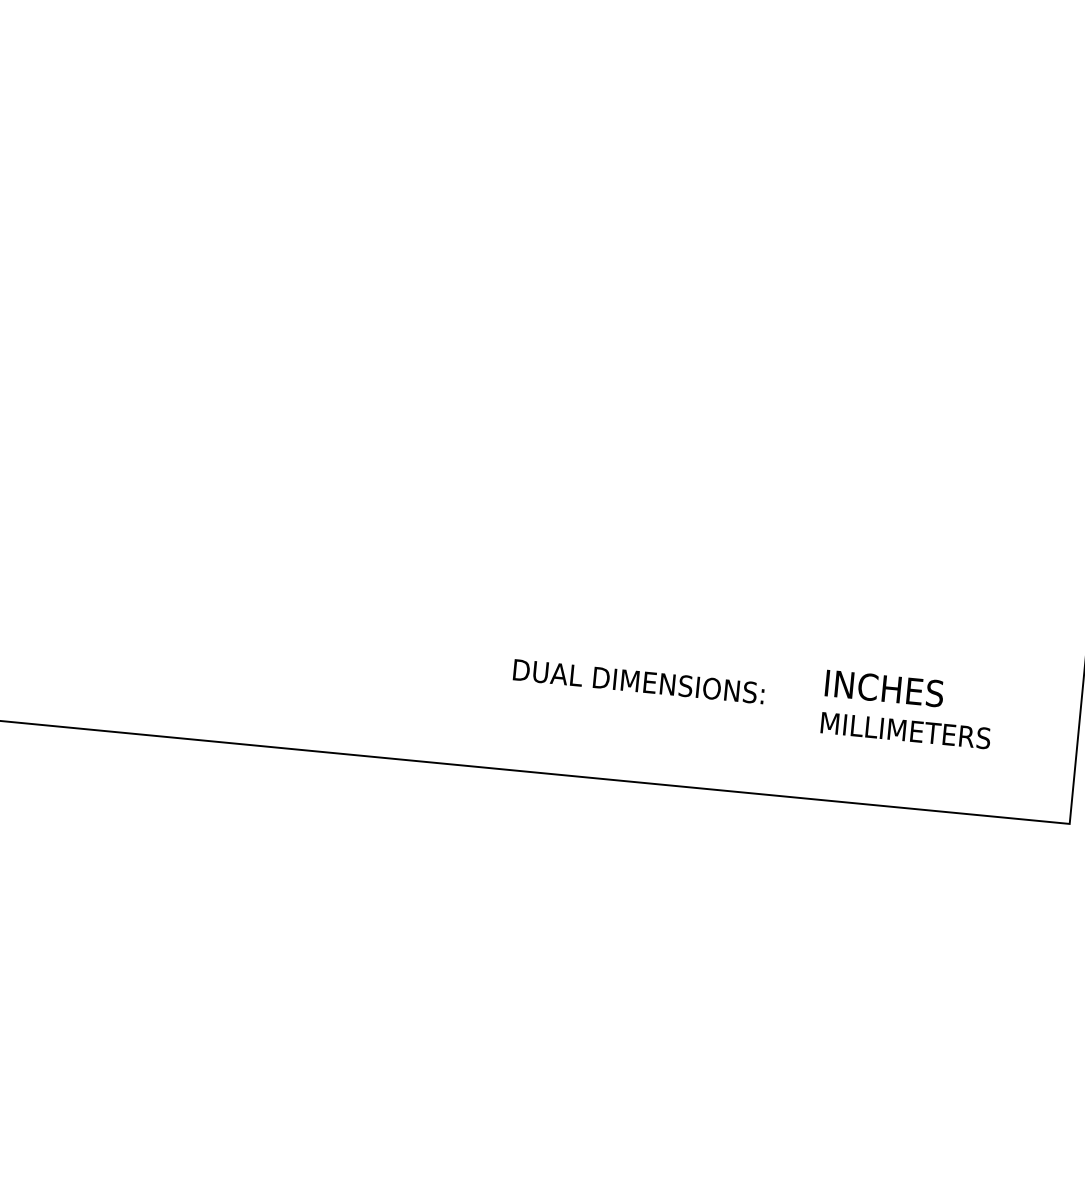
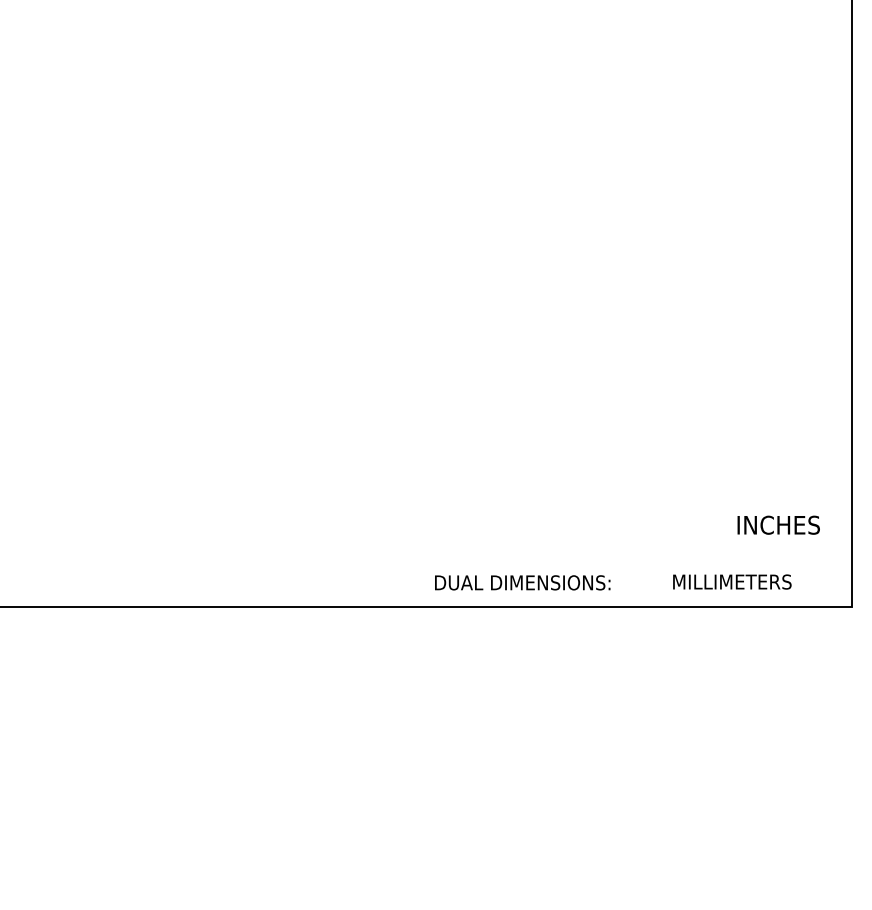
text: (638, 681) -> (522, 582), moved
text: (884, 687) -> (778, 524), moved
text: (906, 729) -> (732, 581), moved

